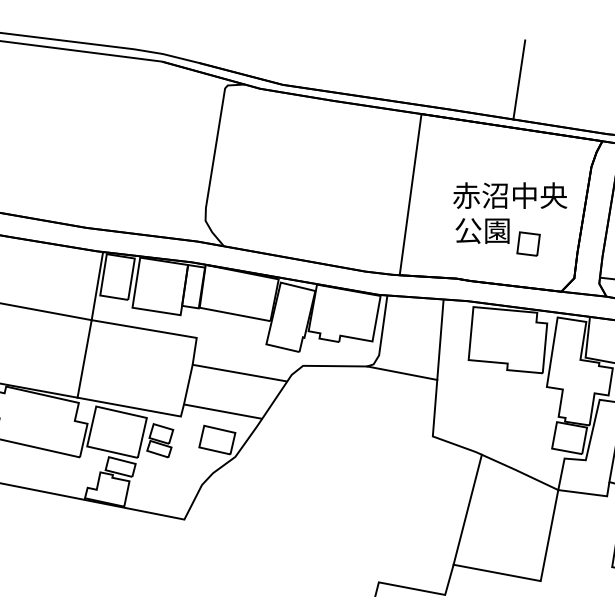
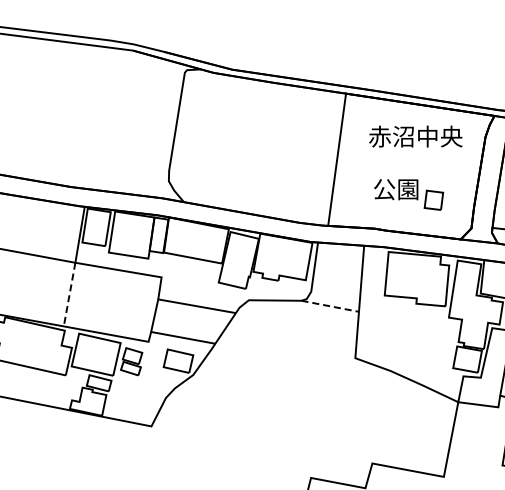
line: (519, 79) -> (426, 65), removed
text: (509, 195) -> (415, 136), moved
line: (84, 360) -> (69, 295), solid -> dashed
line: (402, 373) -> (330, 306), solid -> dashed
line: (467, 509) -> (383, 418), removed

